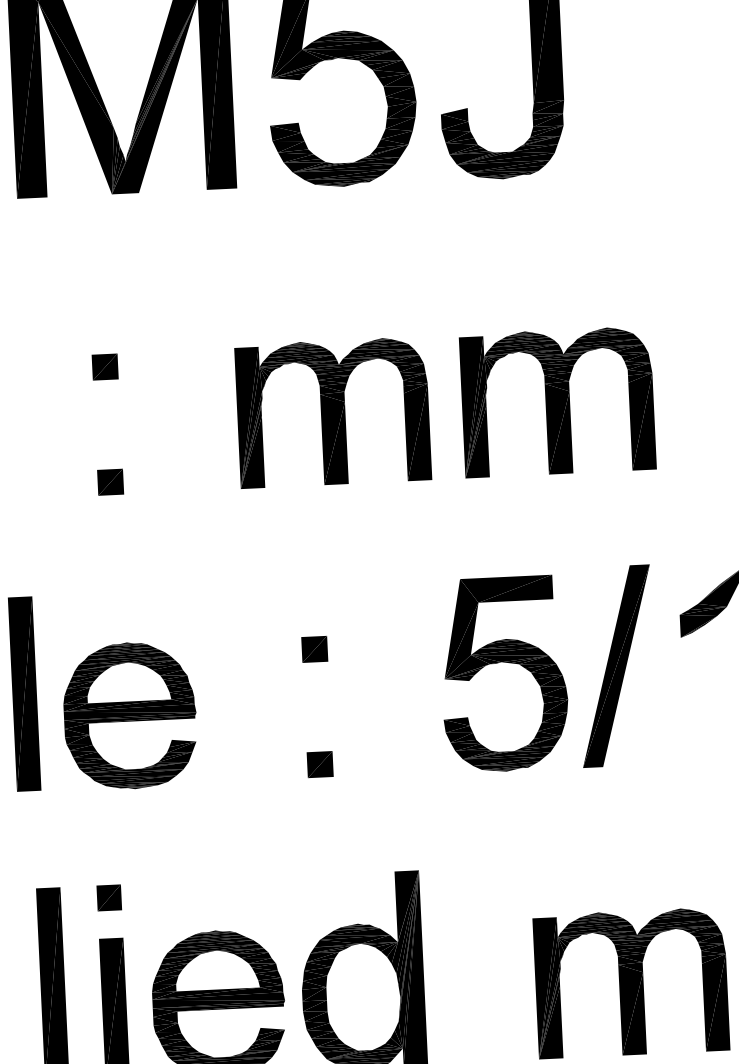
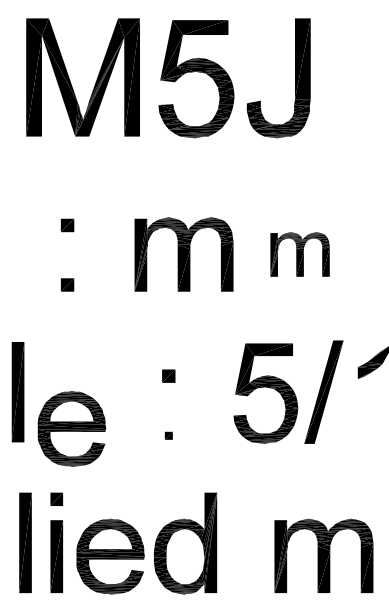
part: (556, 402) -> (299, 254), size x0.6
part: (129, 715) -> (71, 428), moved
part: (319, 764) -> (168, 435), size x0.6

